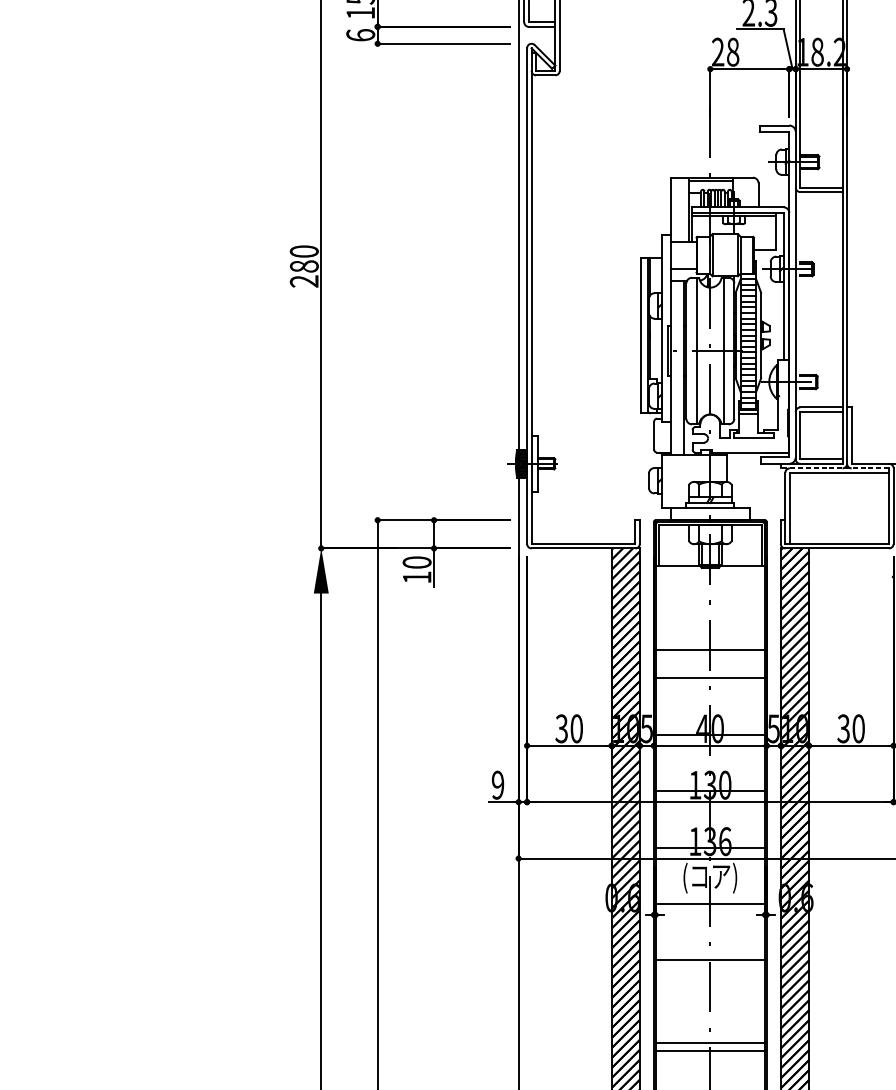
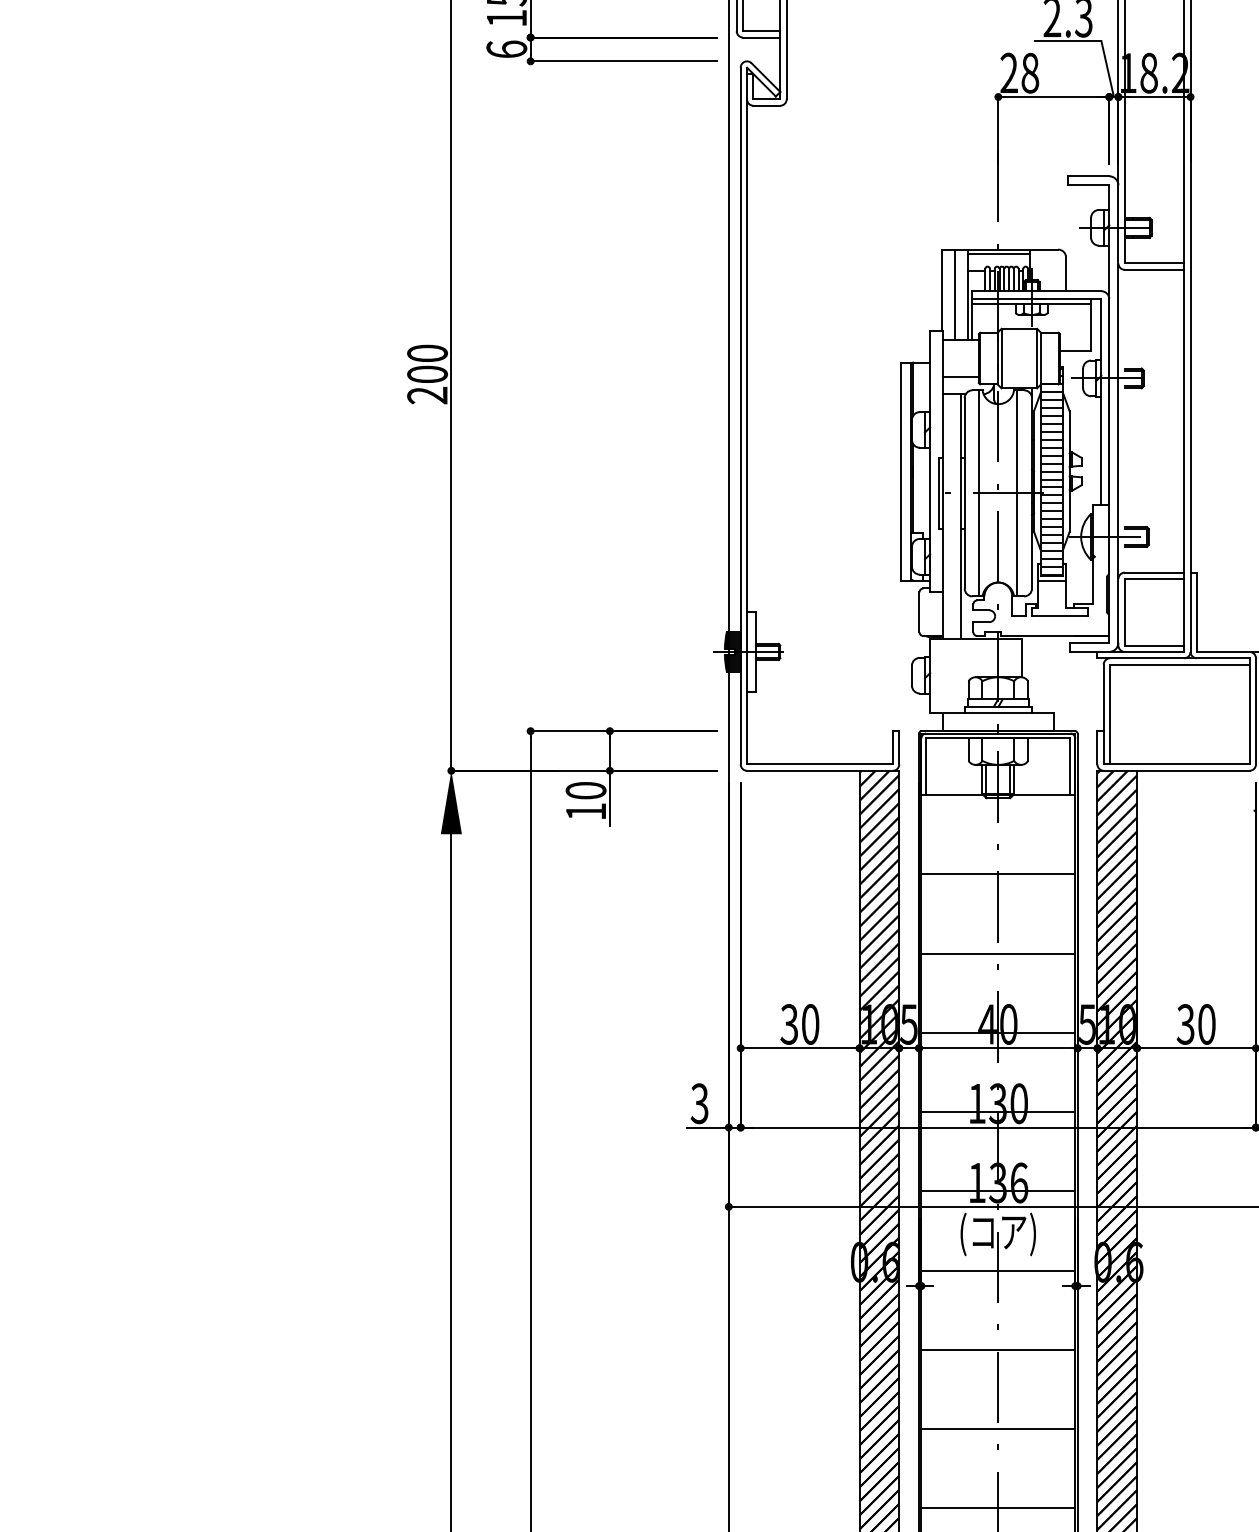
line: (679, 209) -> (955, 294), added
text: (304, 266) -> (427, 374), 280 -> 200
line: (834, 468) -> (1173, 658), dashed -> solid
line: (710, 649) -> (998, 874), moved
text: (497, 785) -> (699, 1103), 9 -> 3
line: (710, 1043) -> (998, 1508), moved
line: (710, 1051) -> (998, 1429), moved

